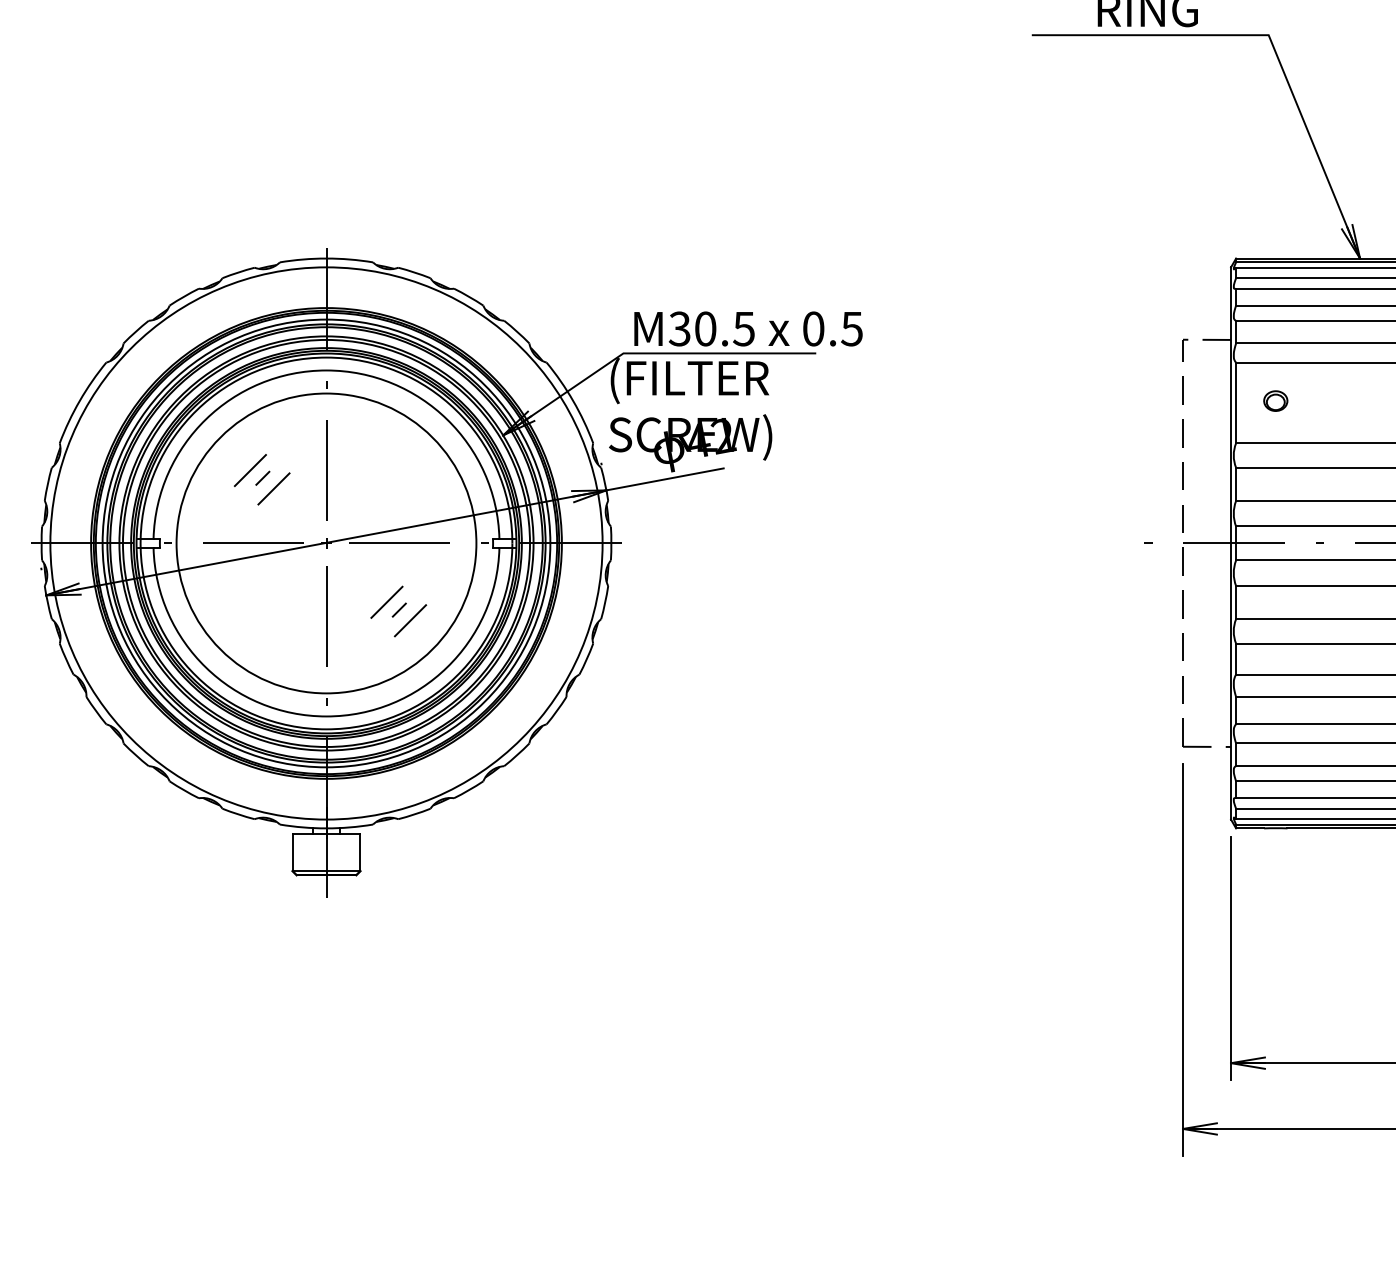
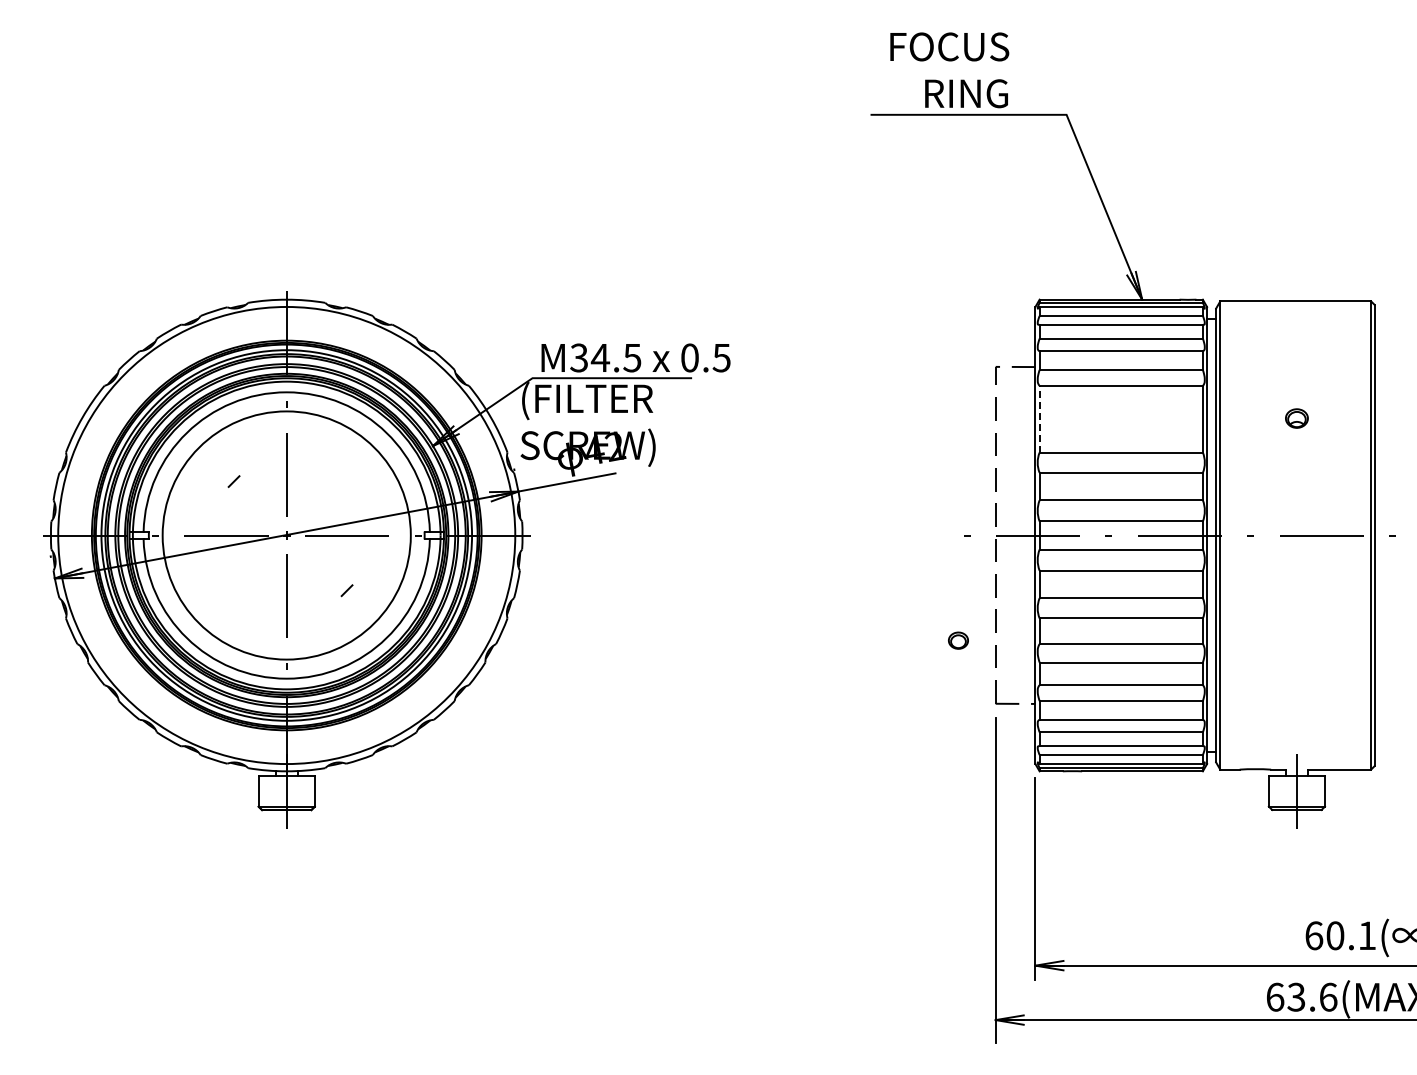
text: (705, 328) -> (600, 357), M30.5 -> M34.5
part: (1275, 400) -> (958, 640), moved
line: (1235, 402) -> (1039, 418), solid -> dashed
line: (250, 470) -> (223, 475), removed
line: (274, 489) -> (243, 490), removed
line: (386, 602) -> (336, 584), removed
line: (410, 620) -> (356, 599), removed

